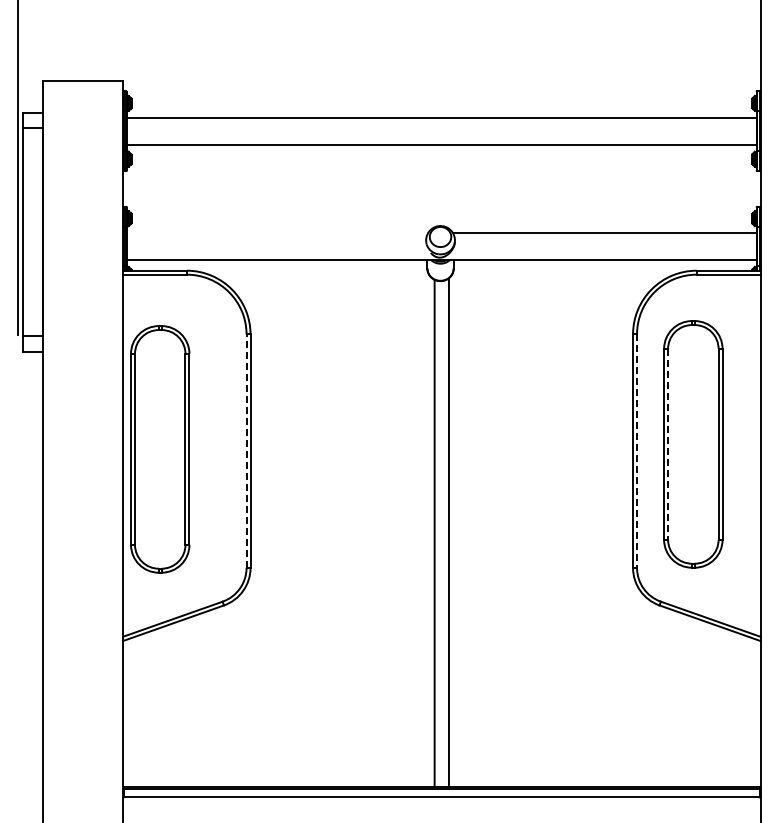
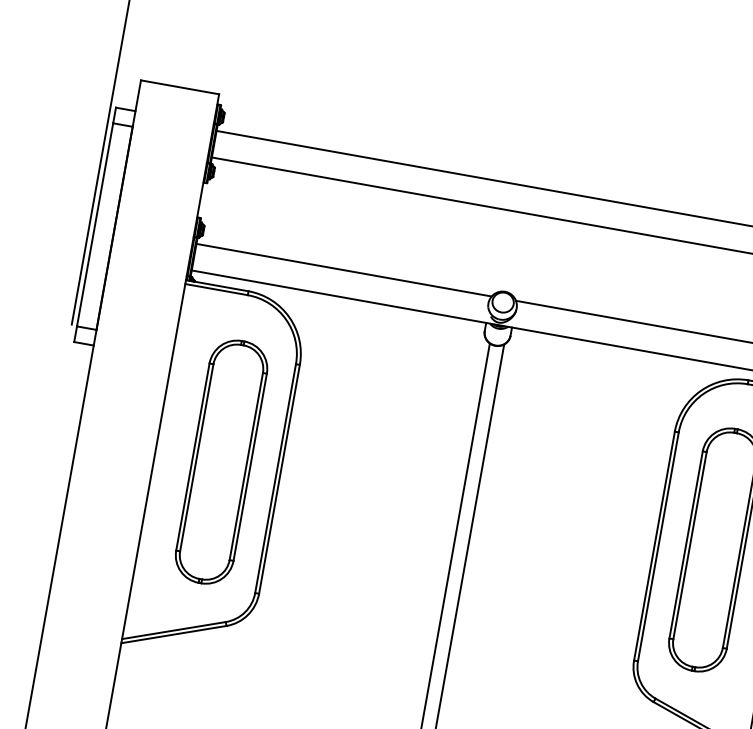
line: (277, 233) -> (343, 270), added
line: (668, 444) -> (690, 545), dashed -> solid
part: (160, 449) -> (221, 462), moved
line: (246, 451) -> (275, 478), dashed -> solid
line: (637, 451) -> (658, 547), dashed -> solid

